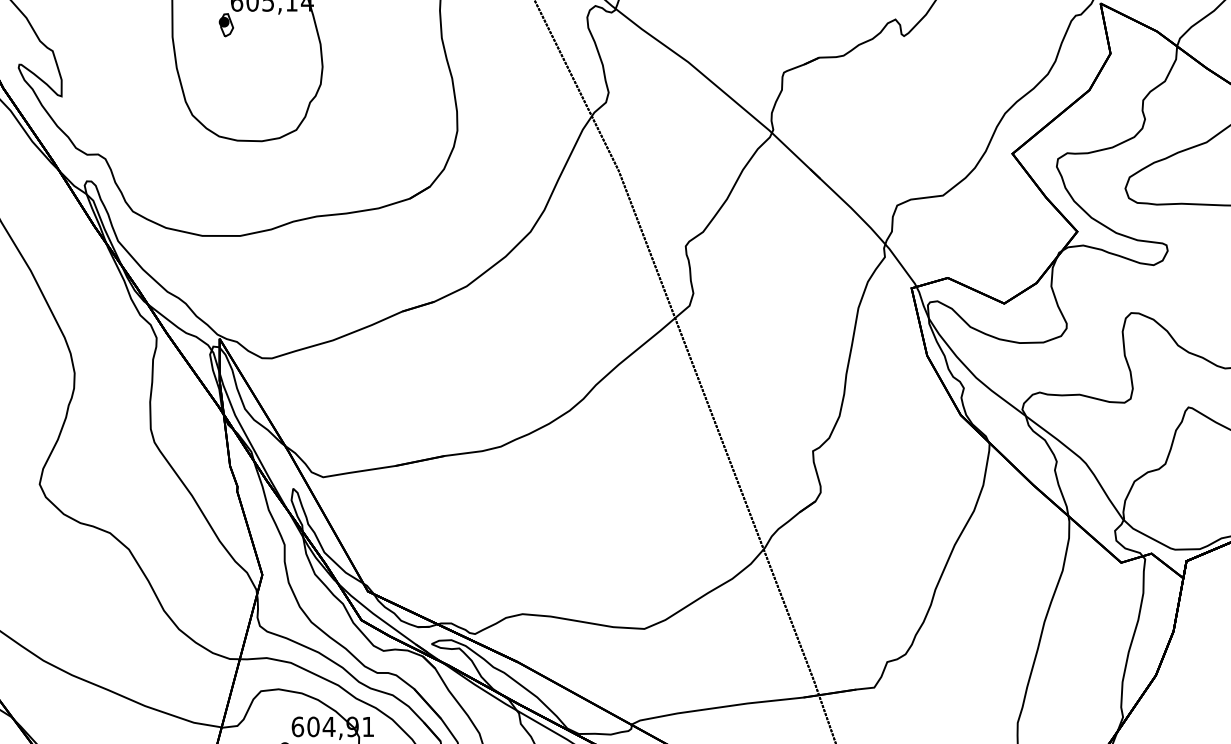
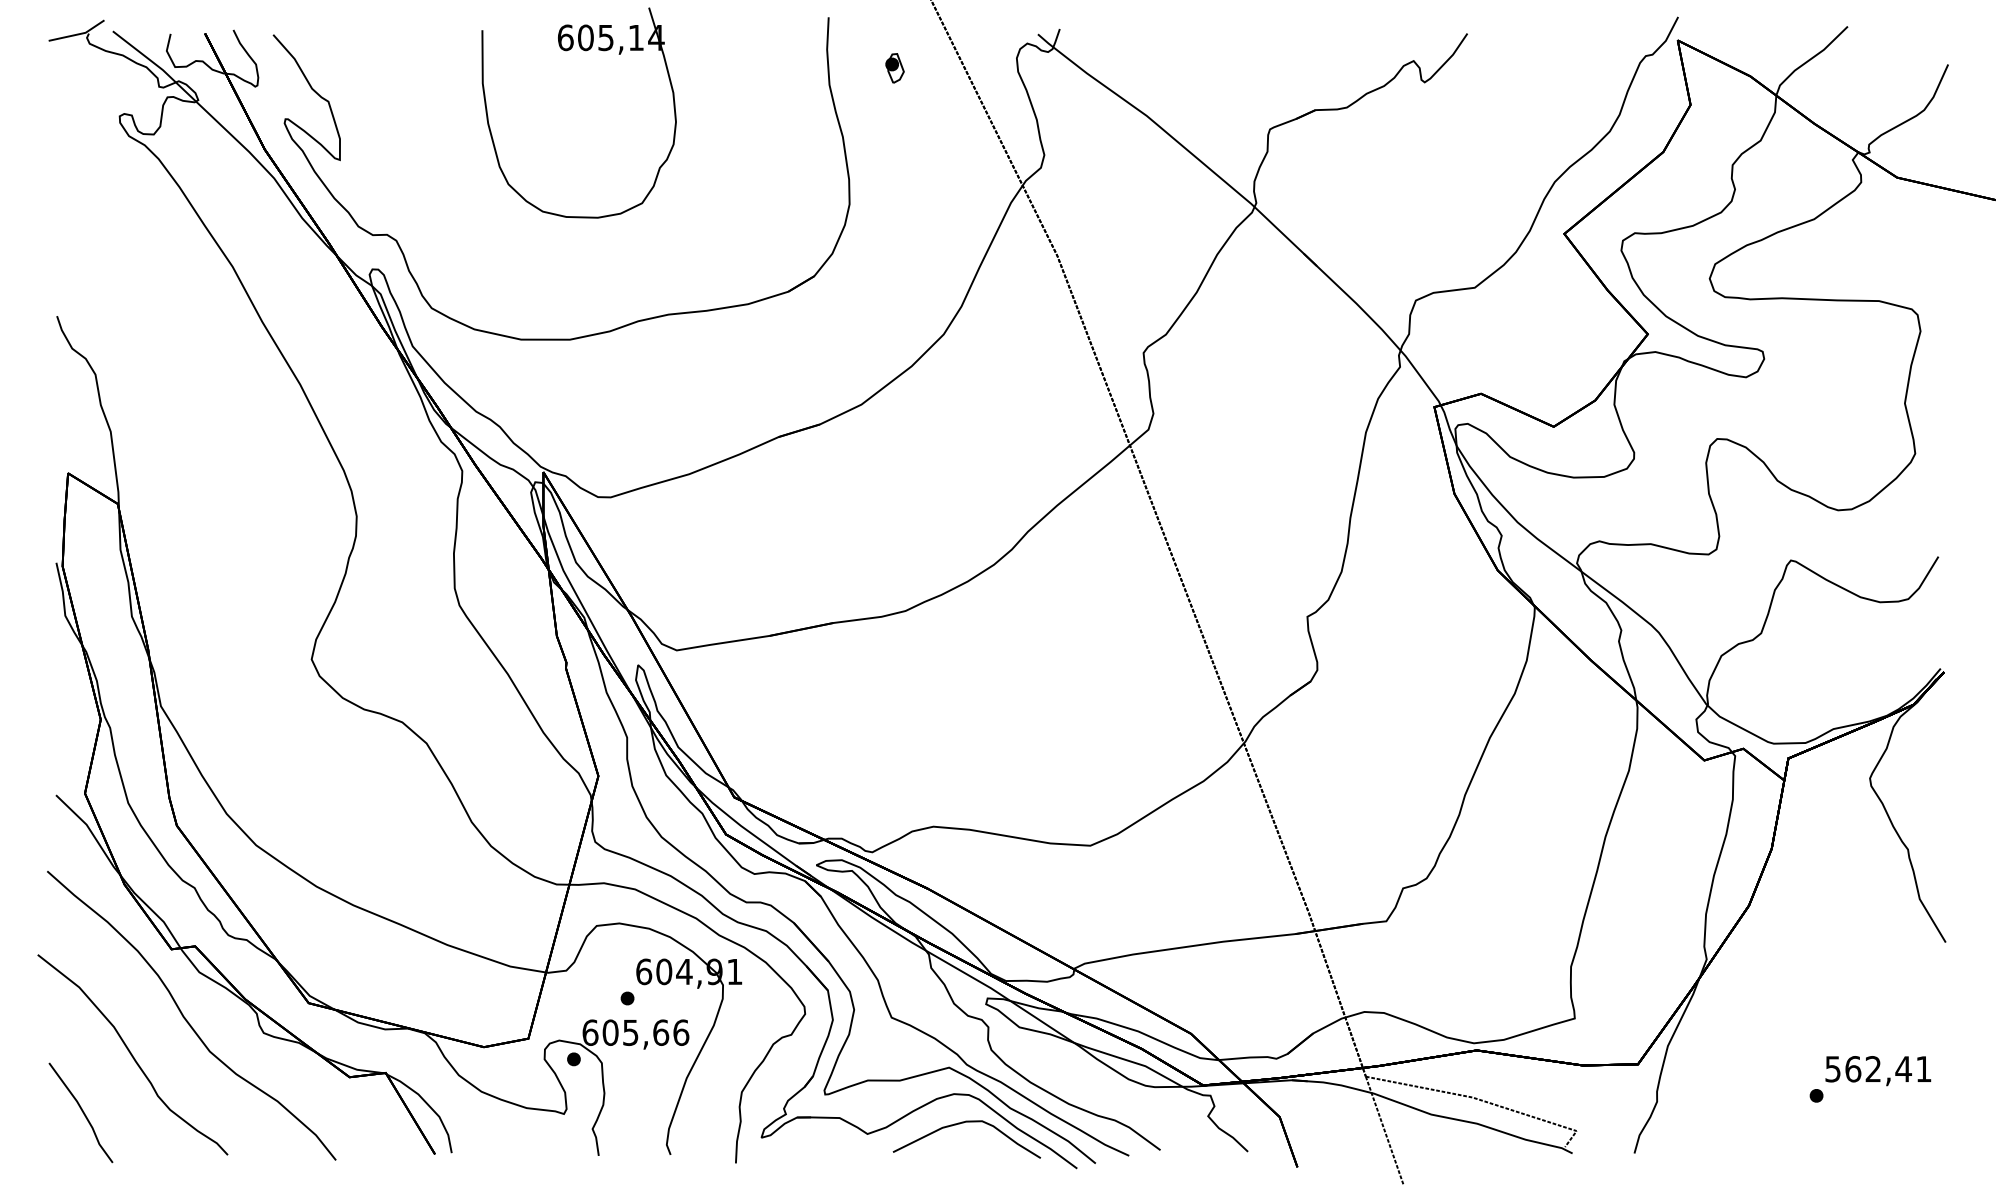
part: (225, 25) -> (894, 68), moved

